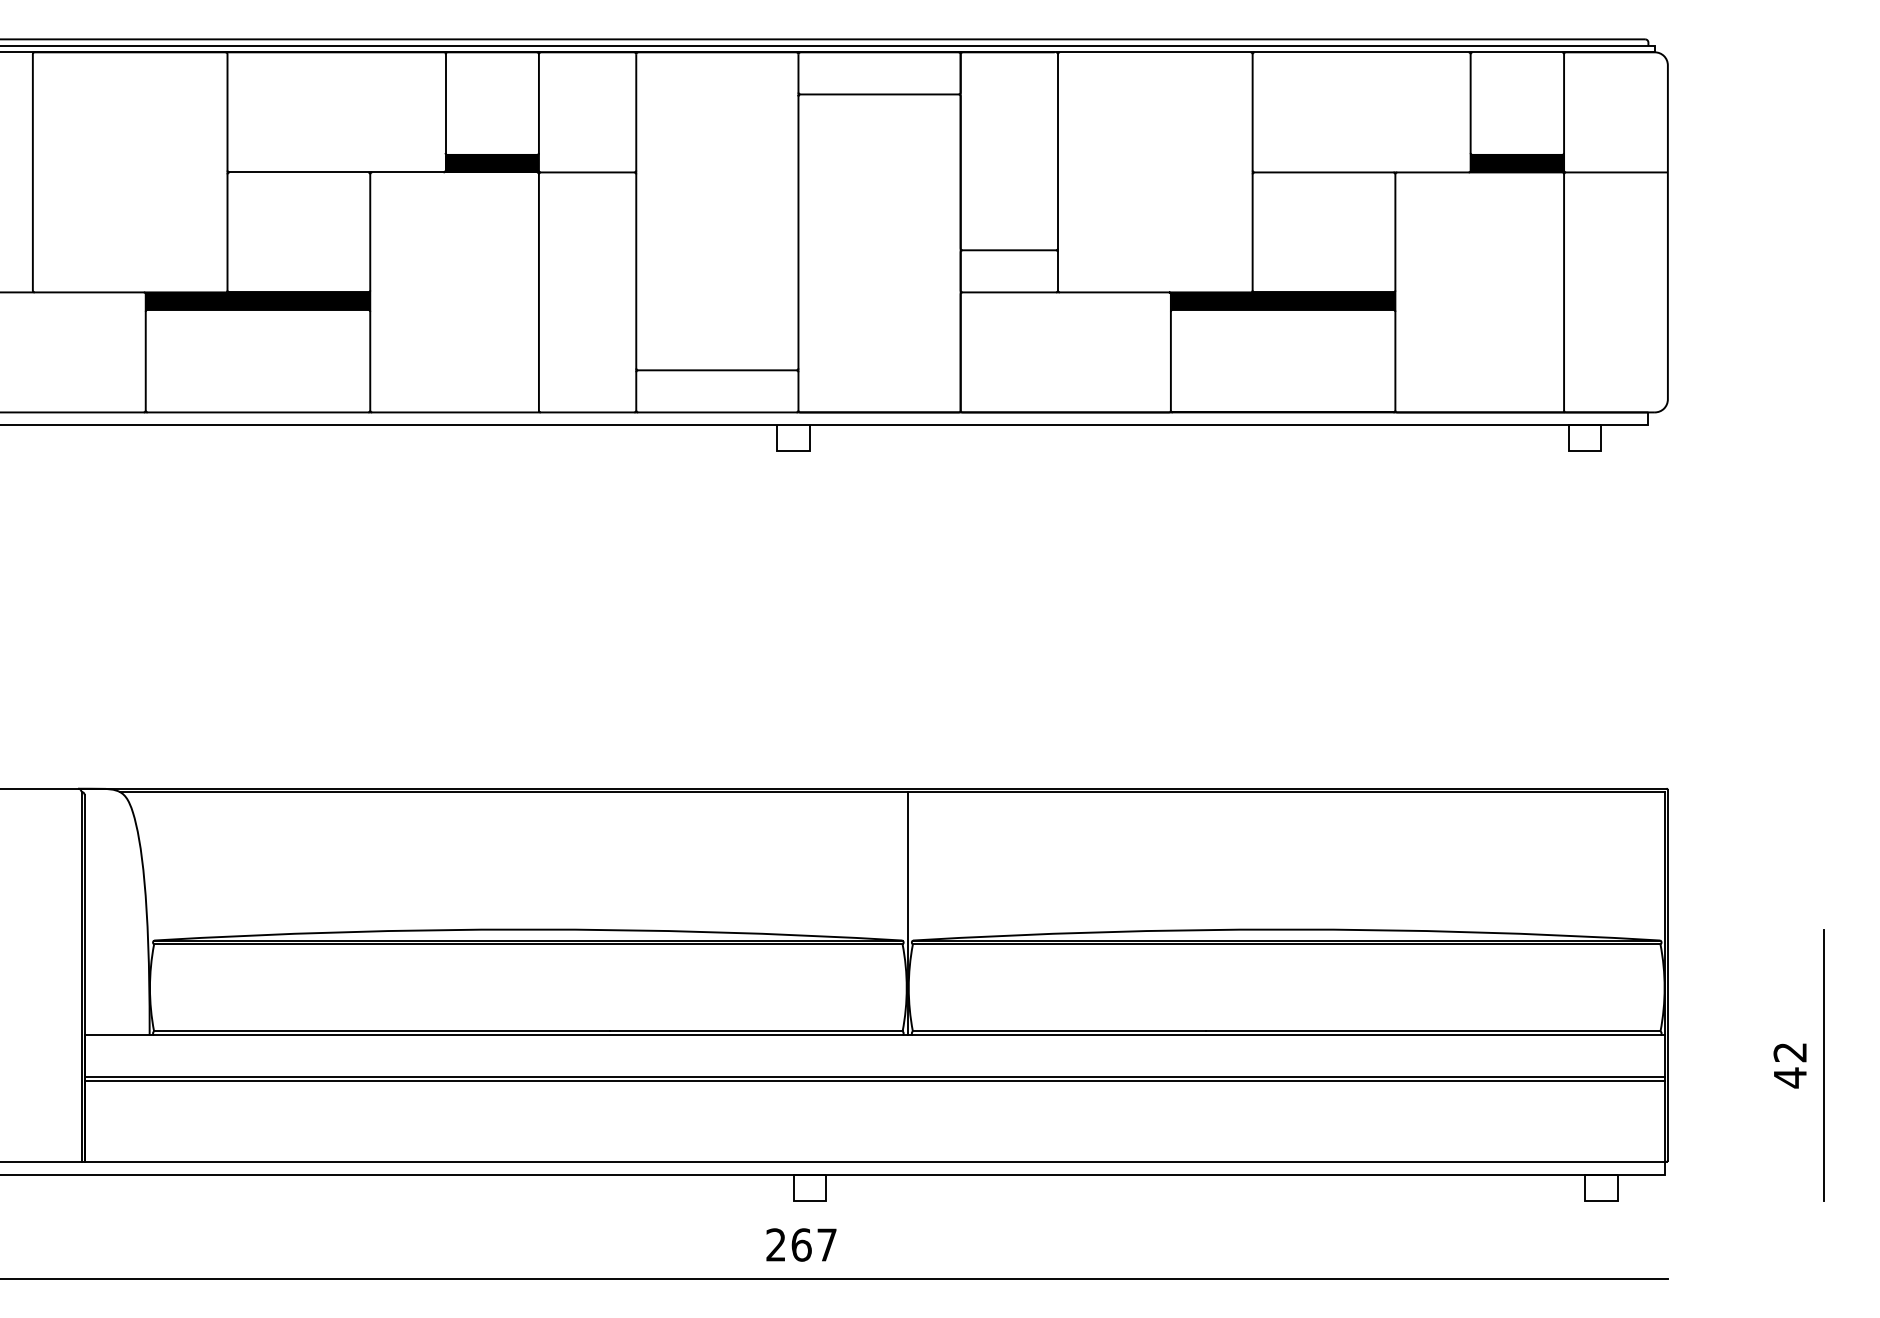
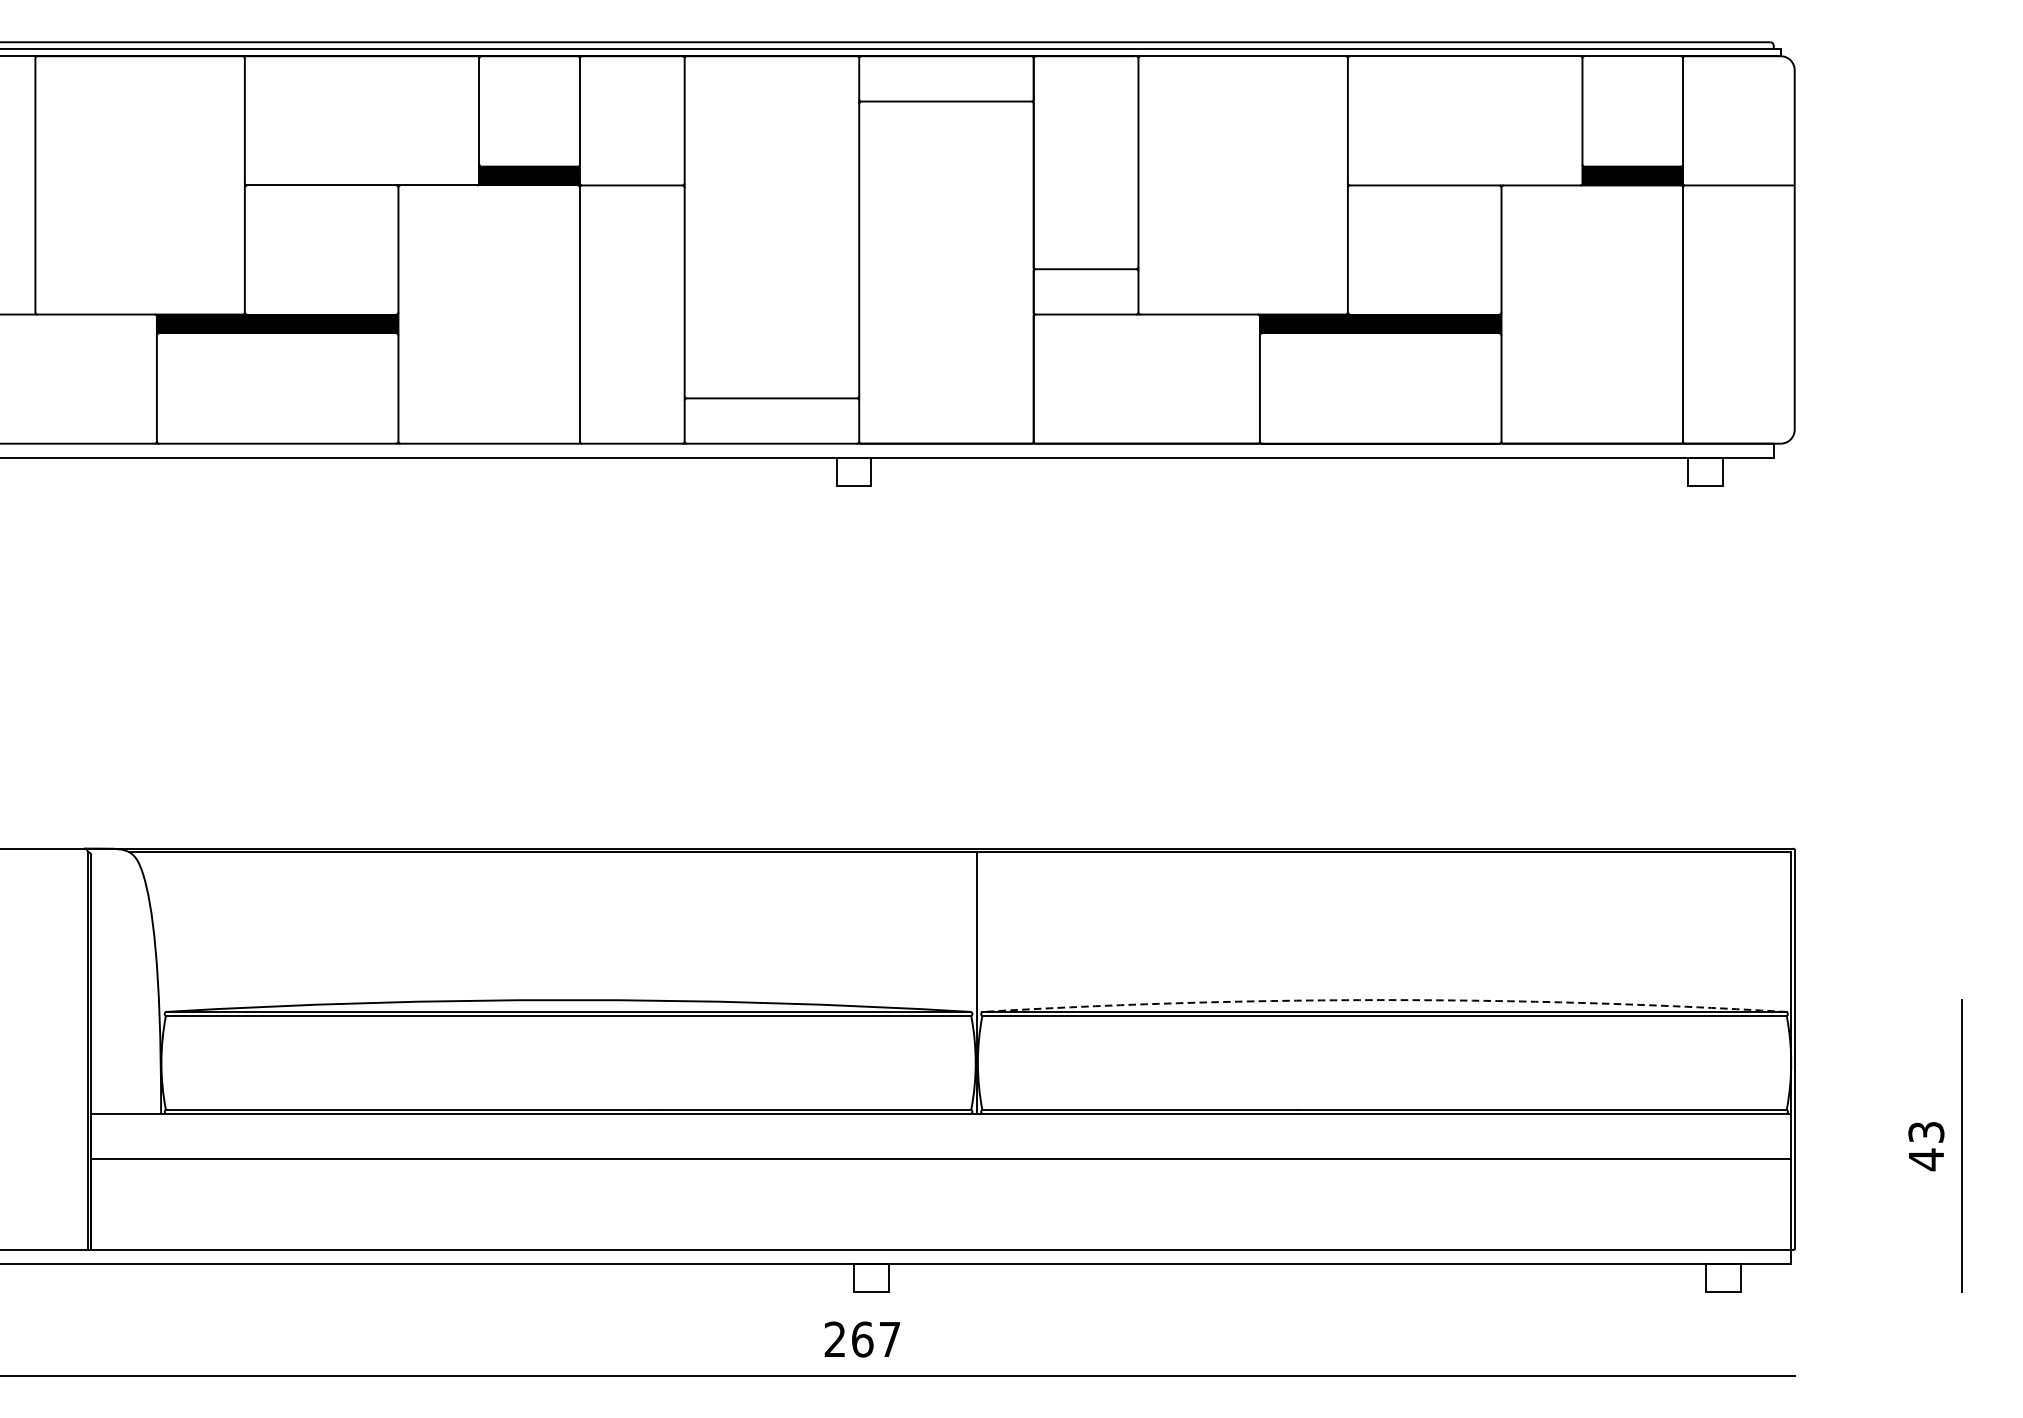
arc: (1286, 929) -> (1384, 1000), solid -> dashed
text: (1790, 1052) -> (1926, 1132), 42 -> 43
line: (874, 1080) -> (941, 1162), removed

